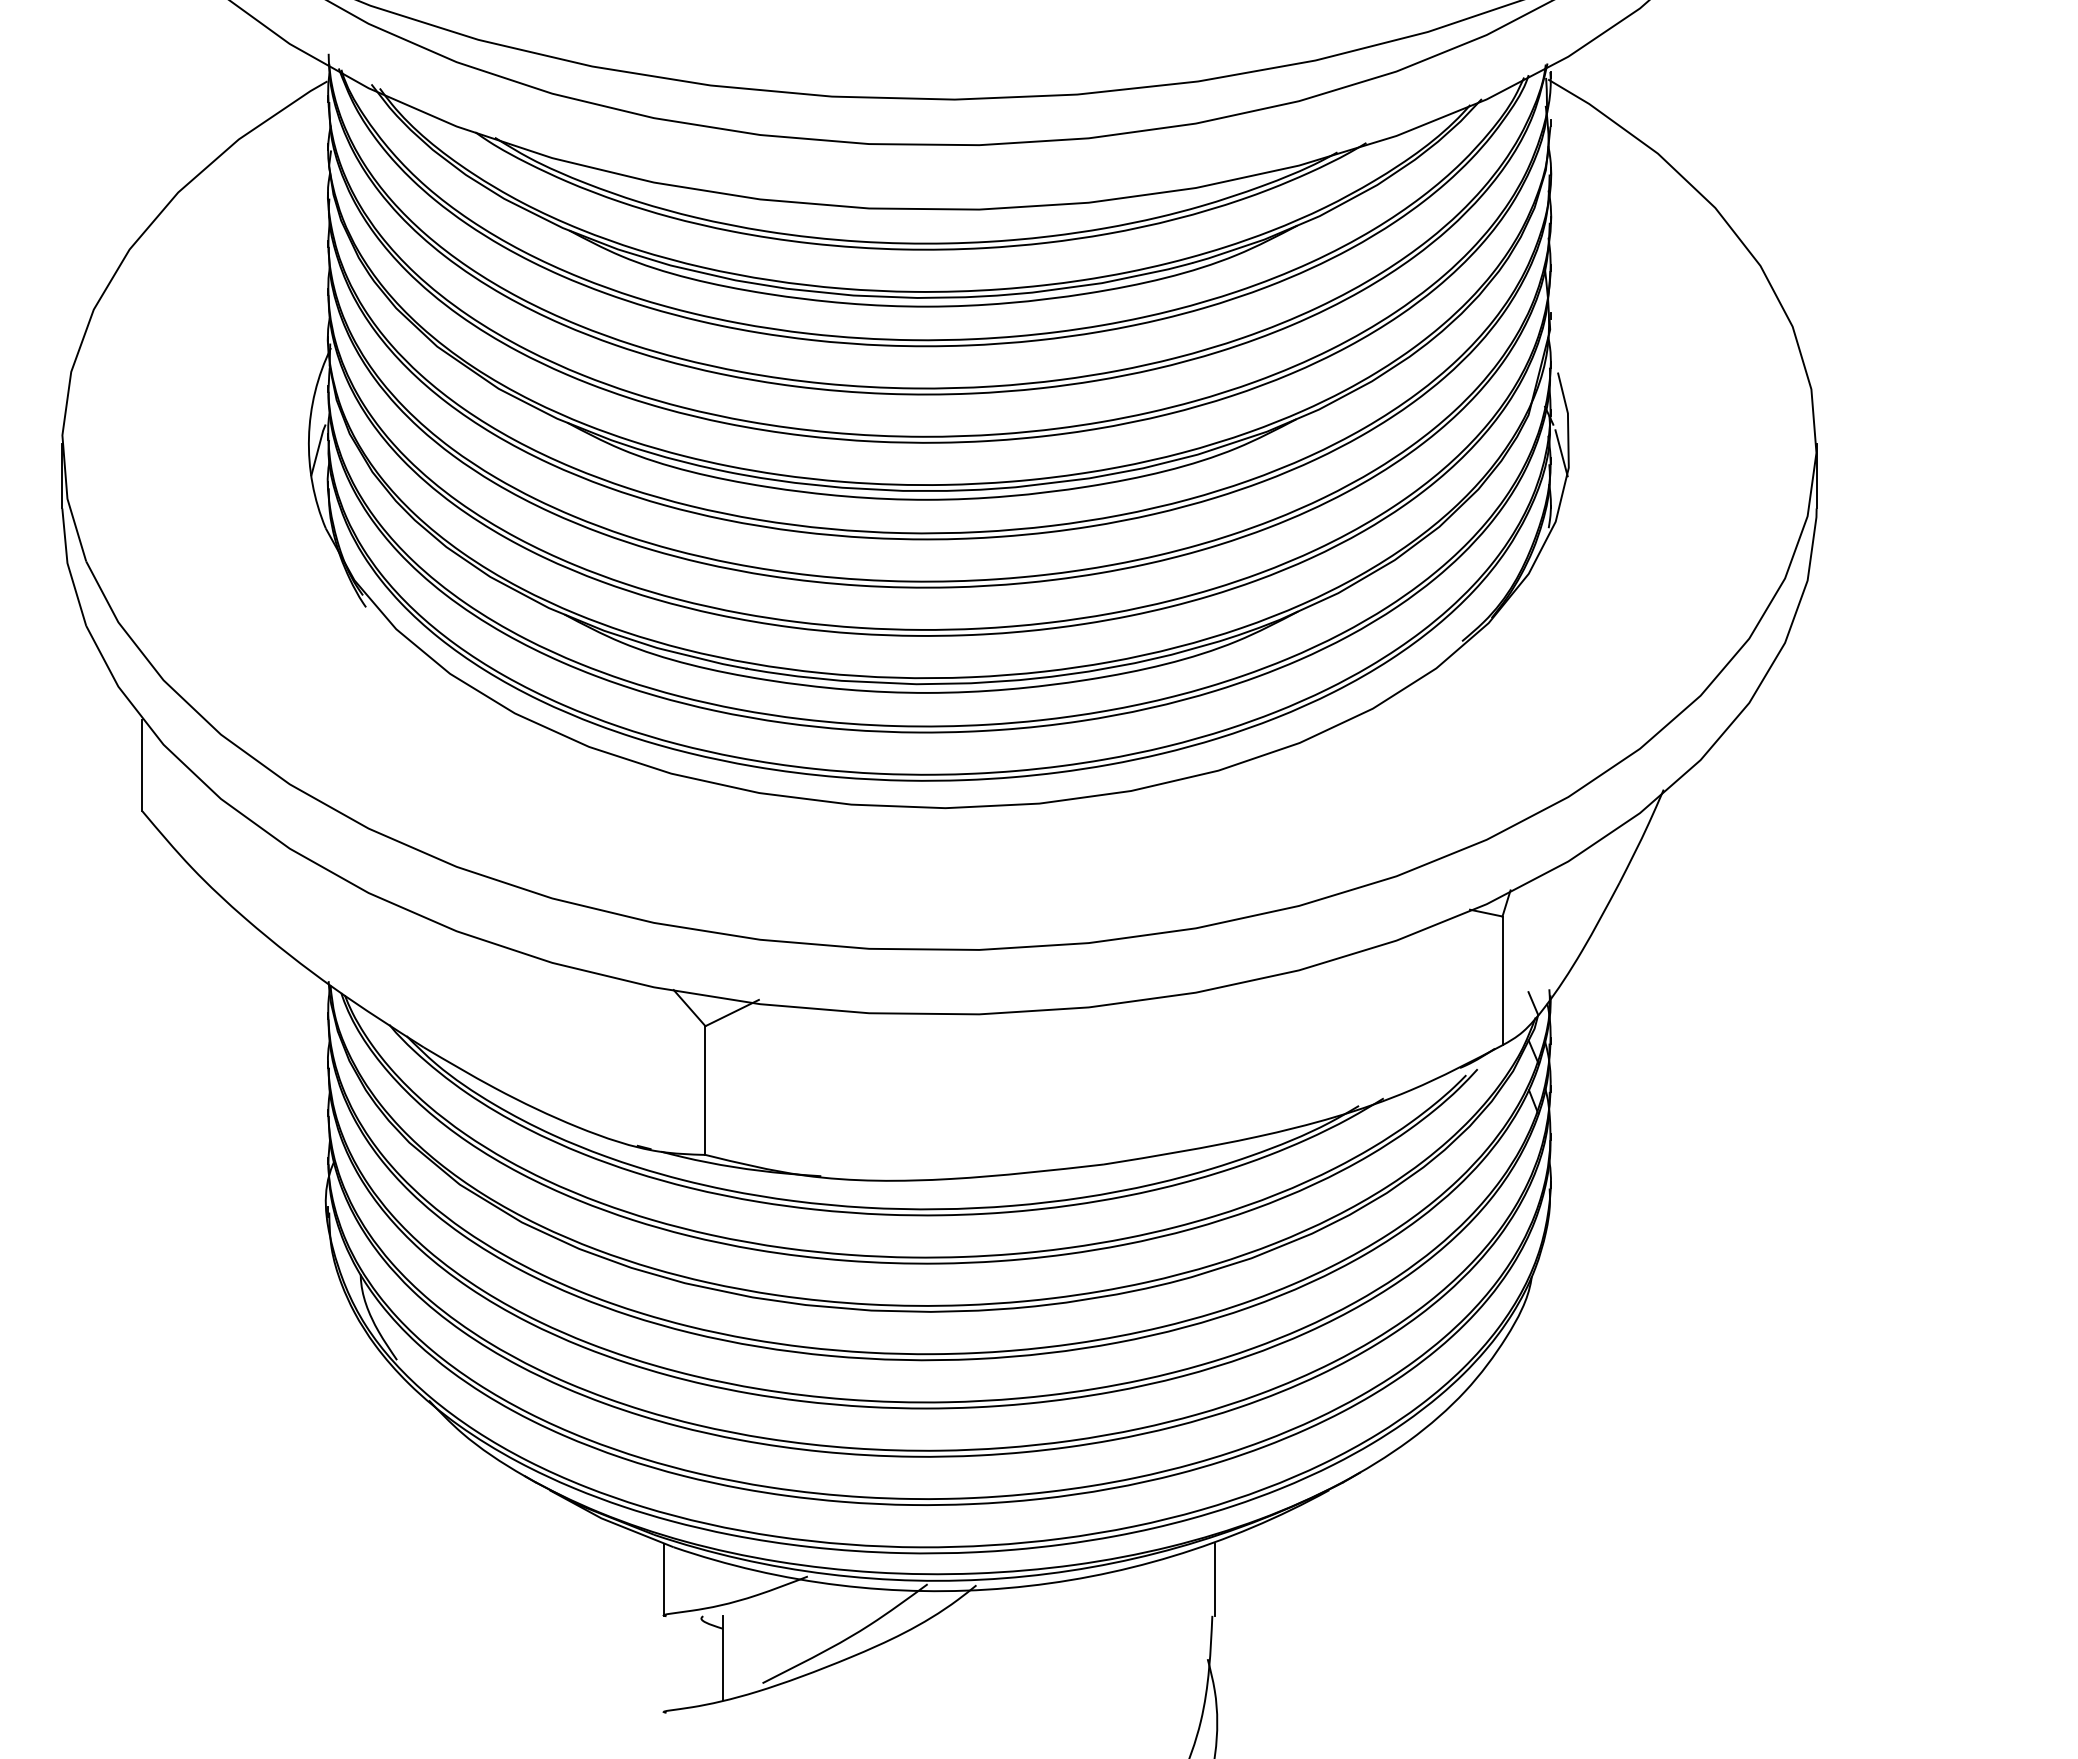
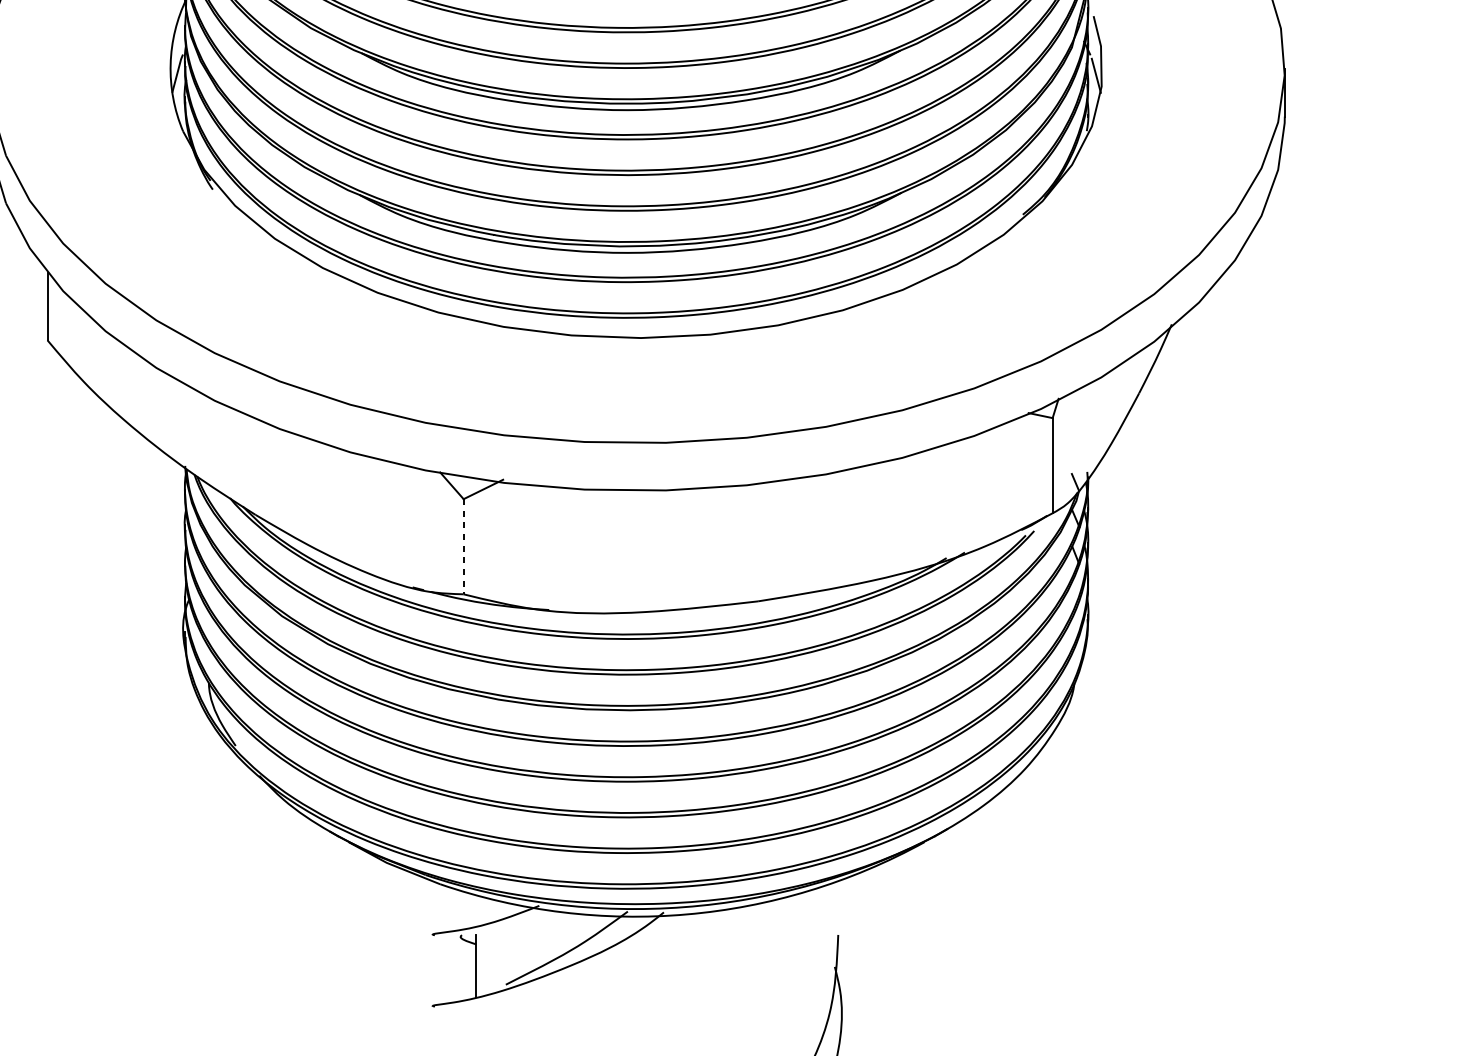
line: (705, 1091) -> (463, 547), solid -> dashed
line: (663, 1579) -> (432, 908), removed
line: (1215, 1579) -> (840, 908), removed

